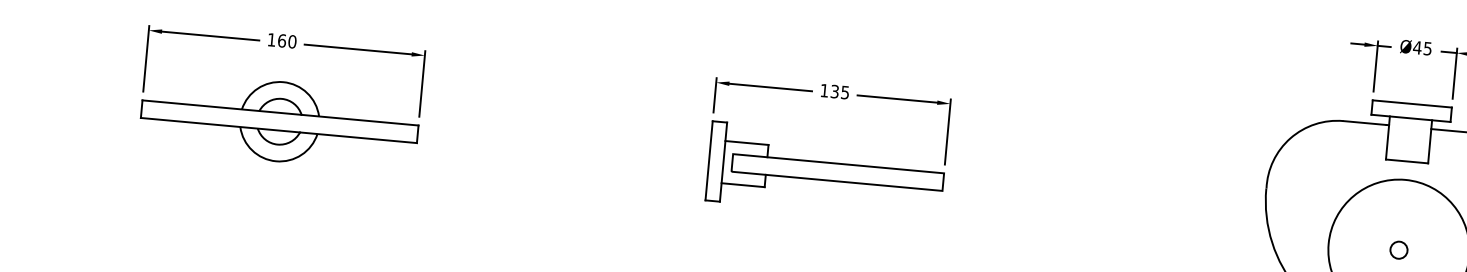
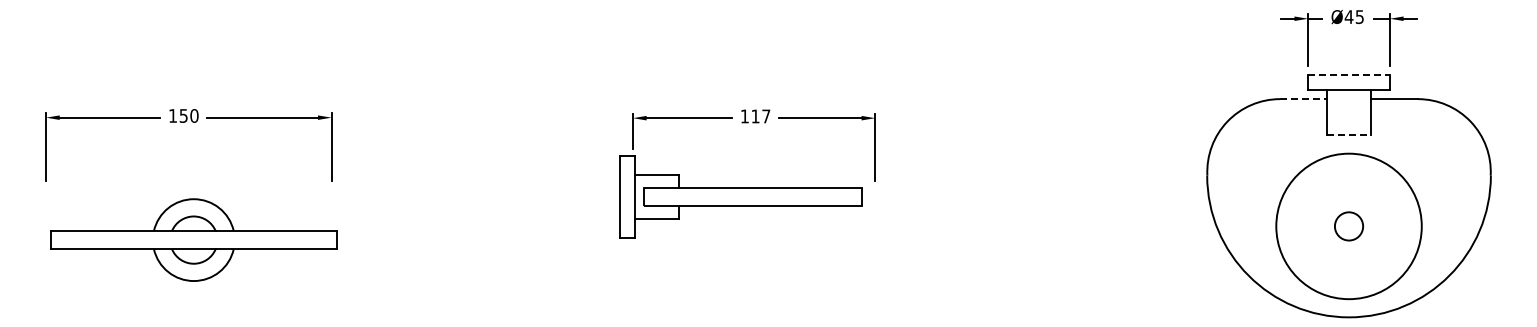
text: (281, 40) -> (183, 115), 160 -> 150
text: (839, 92) -> (760, 116), 135 -> 117
line: (1412, 104) -> (1349, 75), solid -> dashed
part: (279, 121) -> (193, 239), moved
line: (1365, 123) -> (1302, 99), solid -> dashed
line: (1407, 161) -> (1349, 134), solid -> dashed
part: (825, 170) -> (740, 196), moved
circle: (1398, 250) -> (1348, 226), size x1.6

